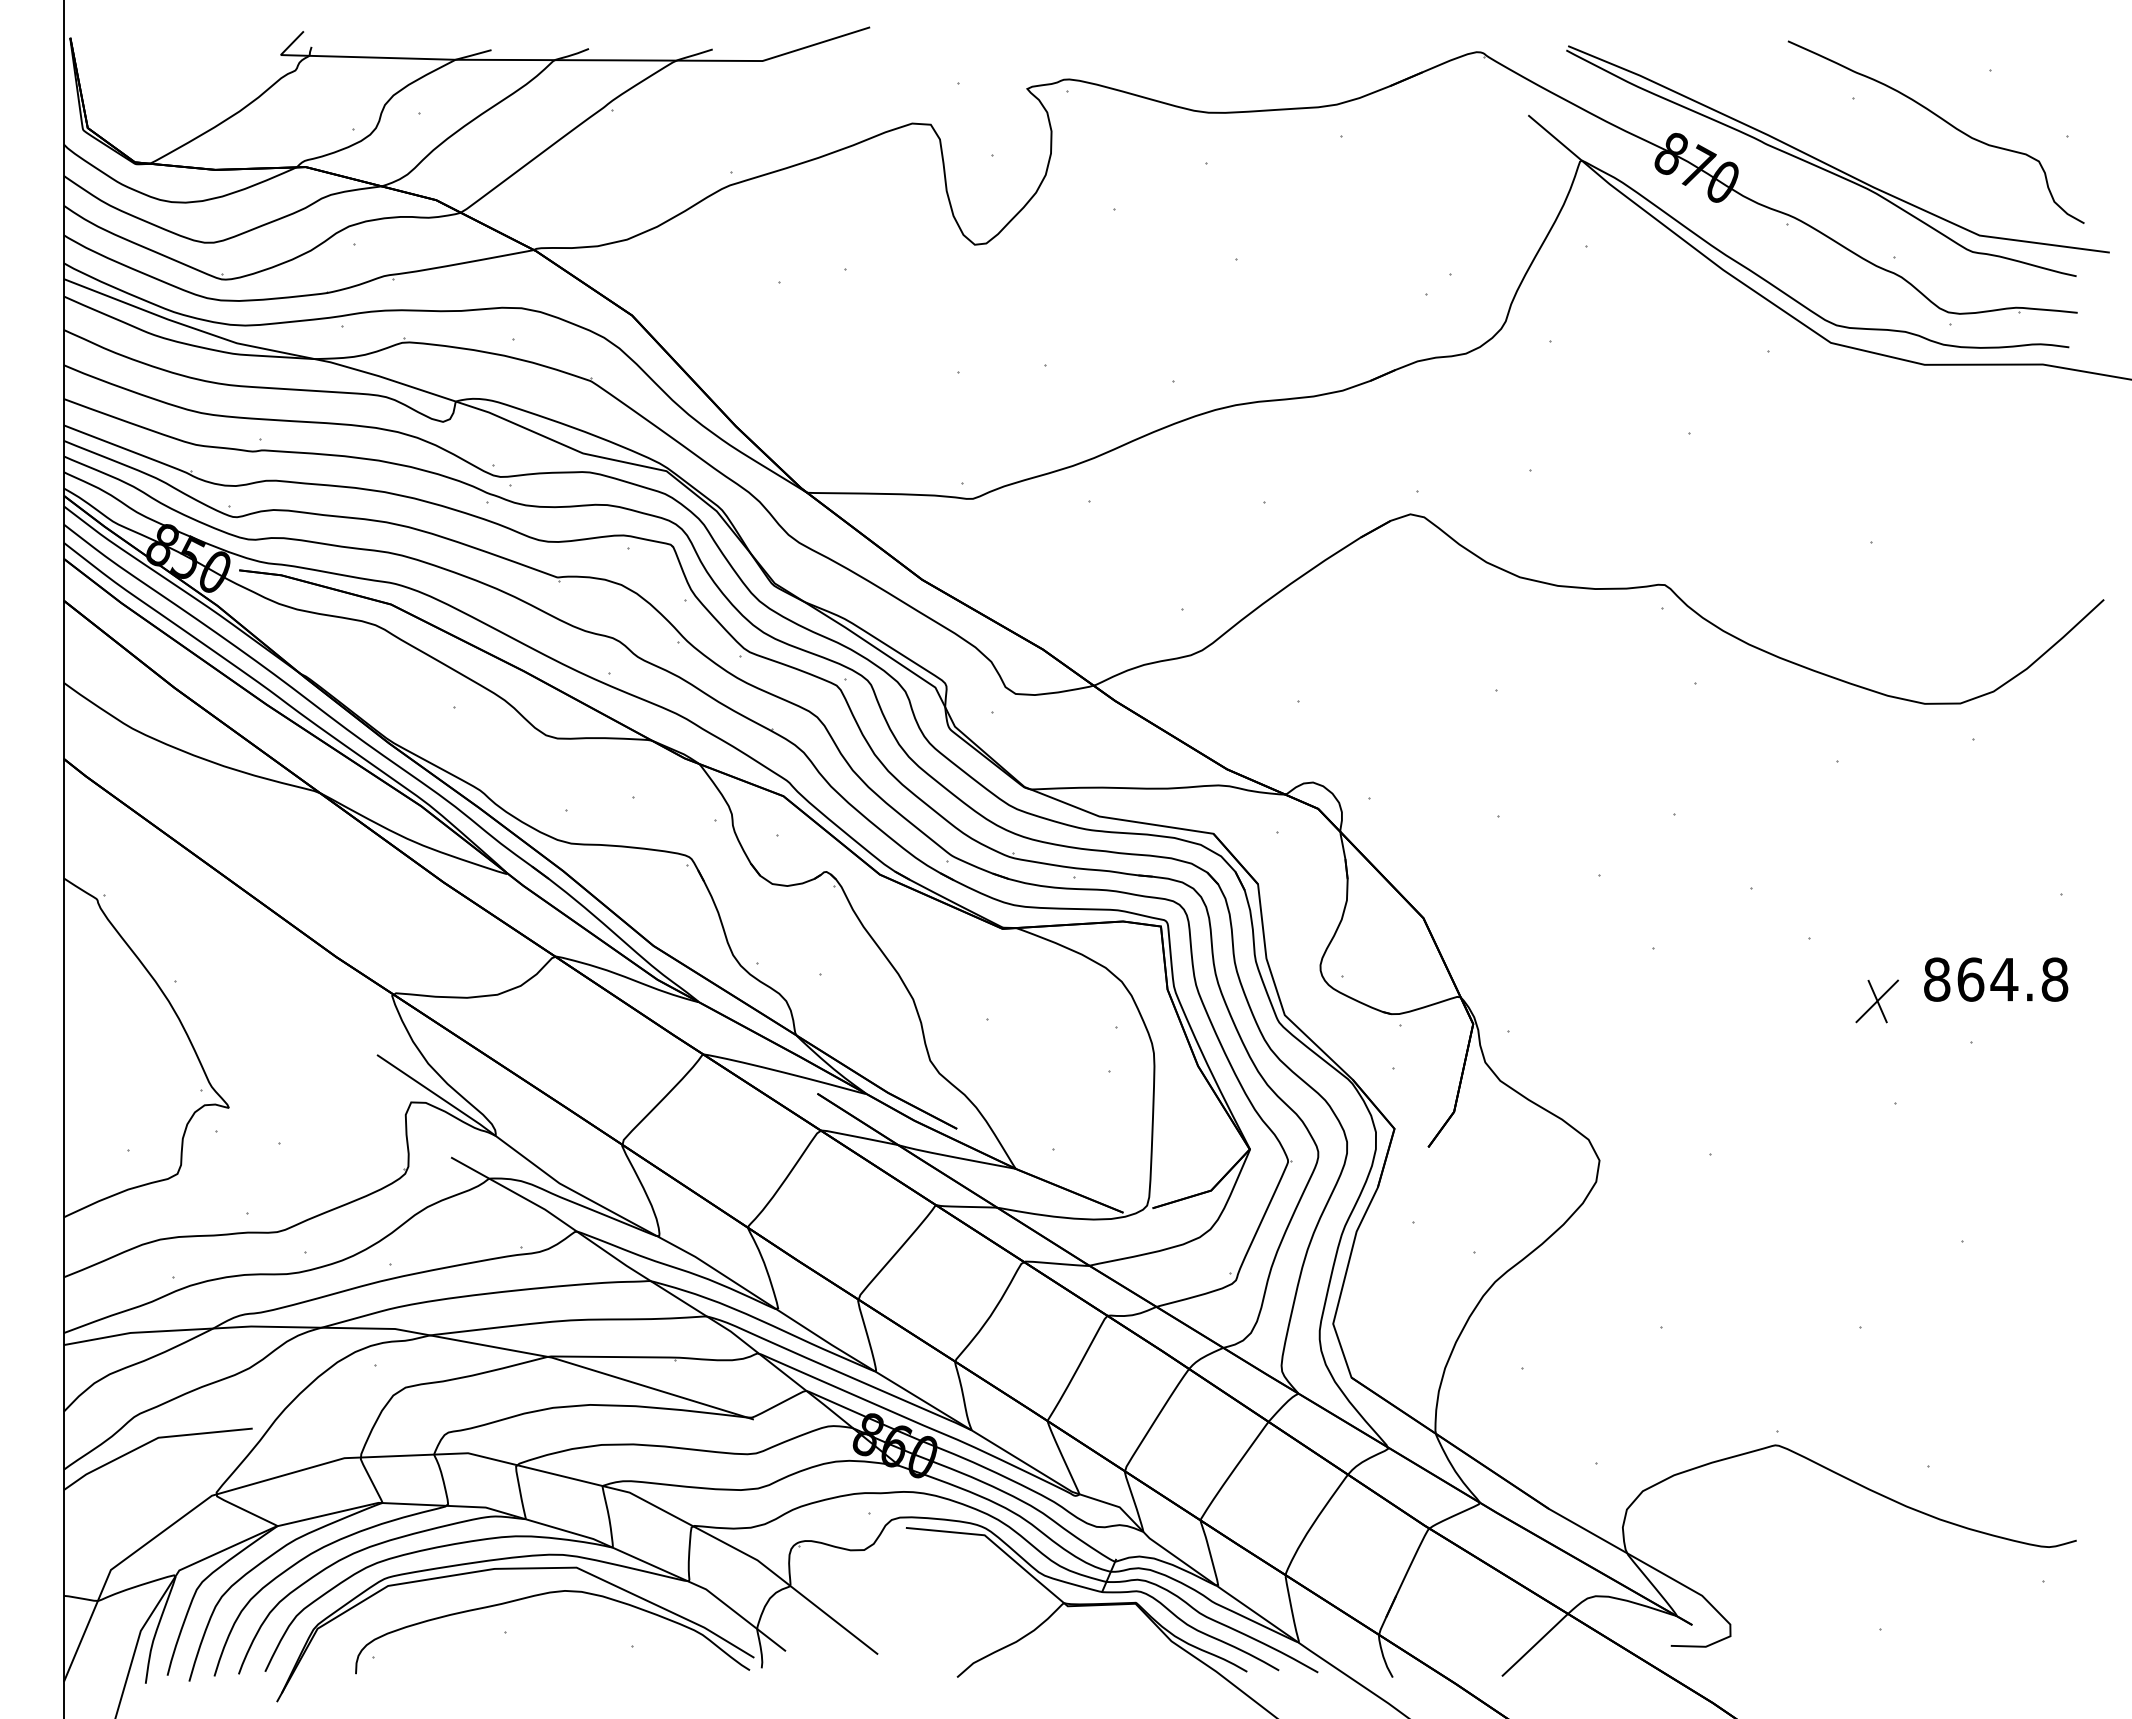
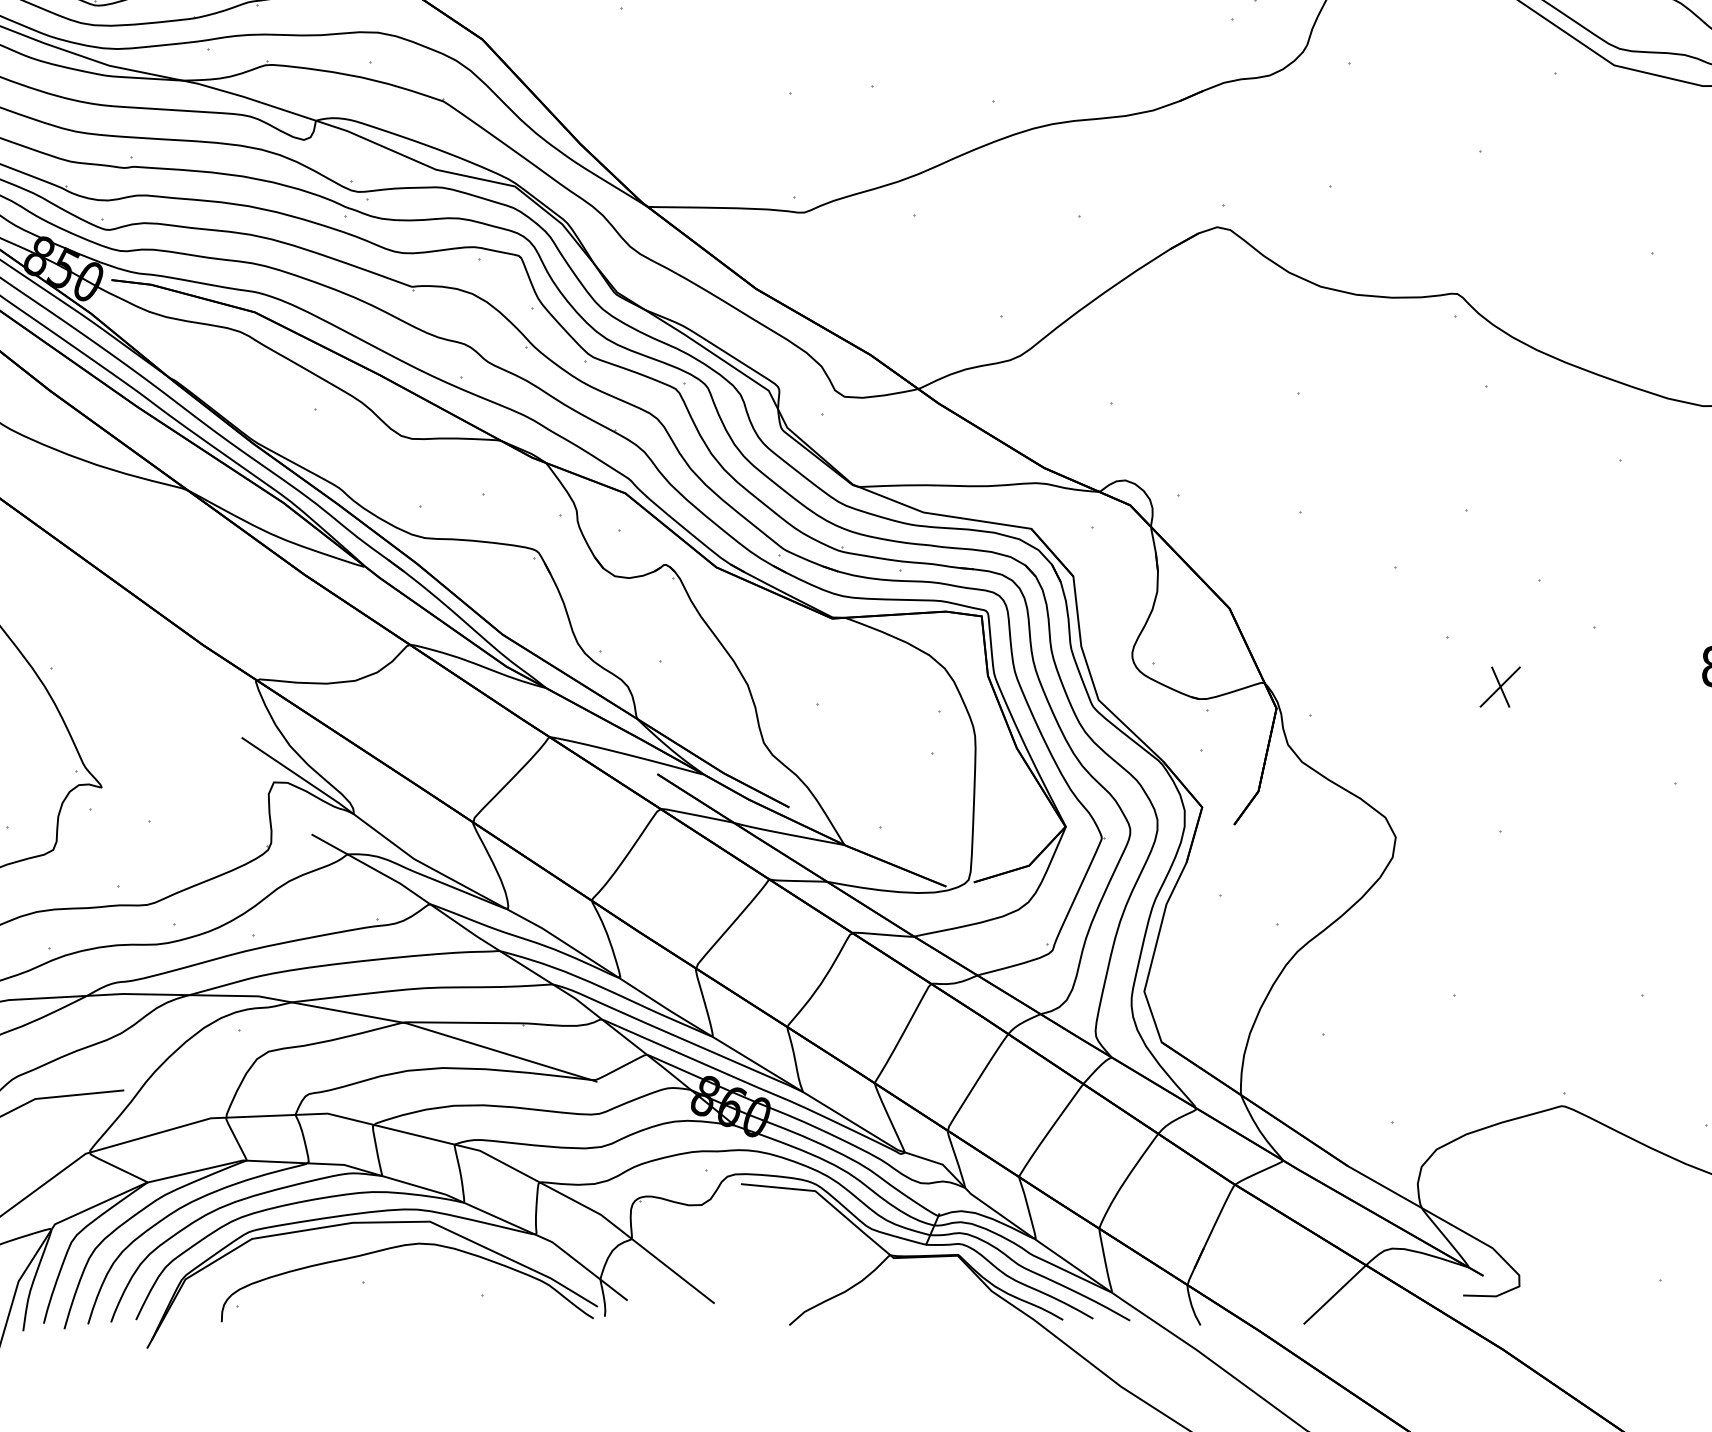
part: (1877, 1001) -> (1500, 687), moved

